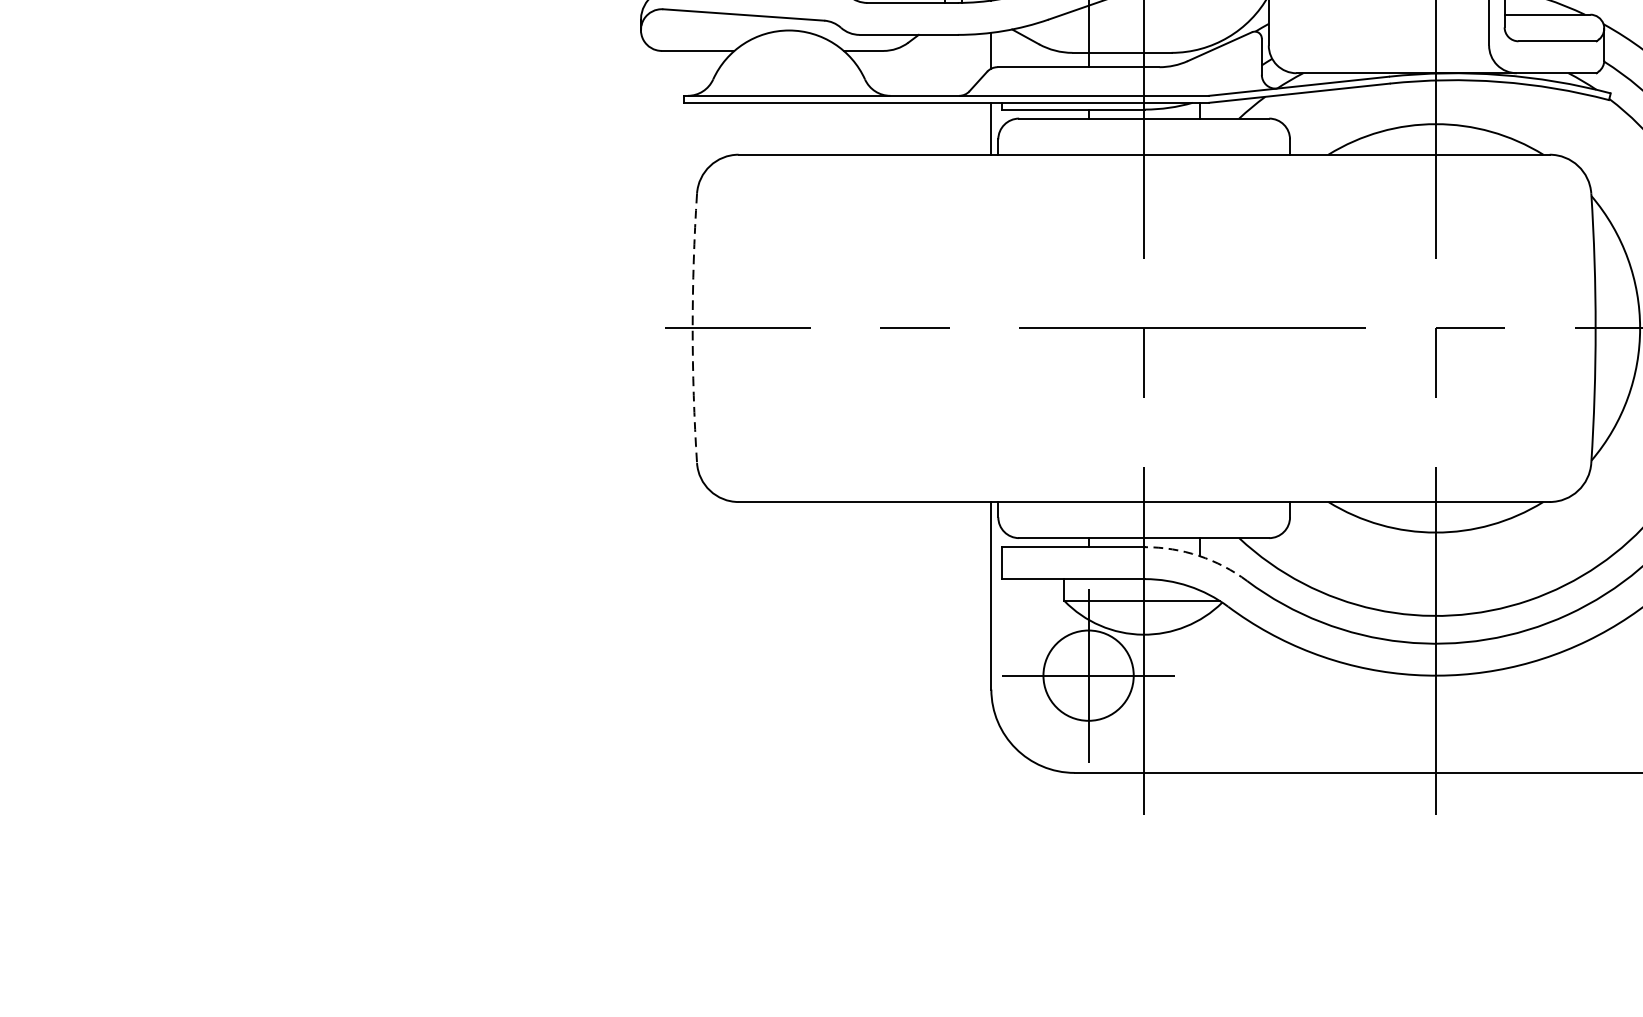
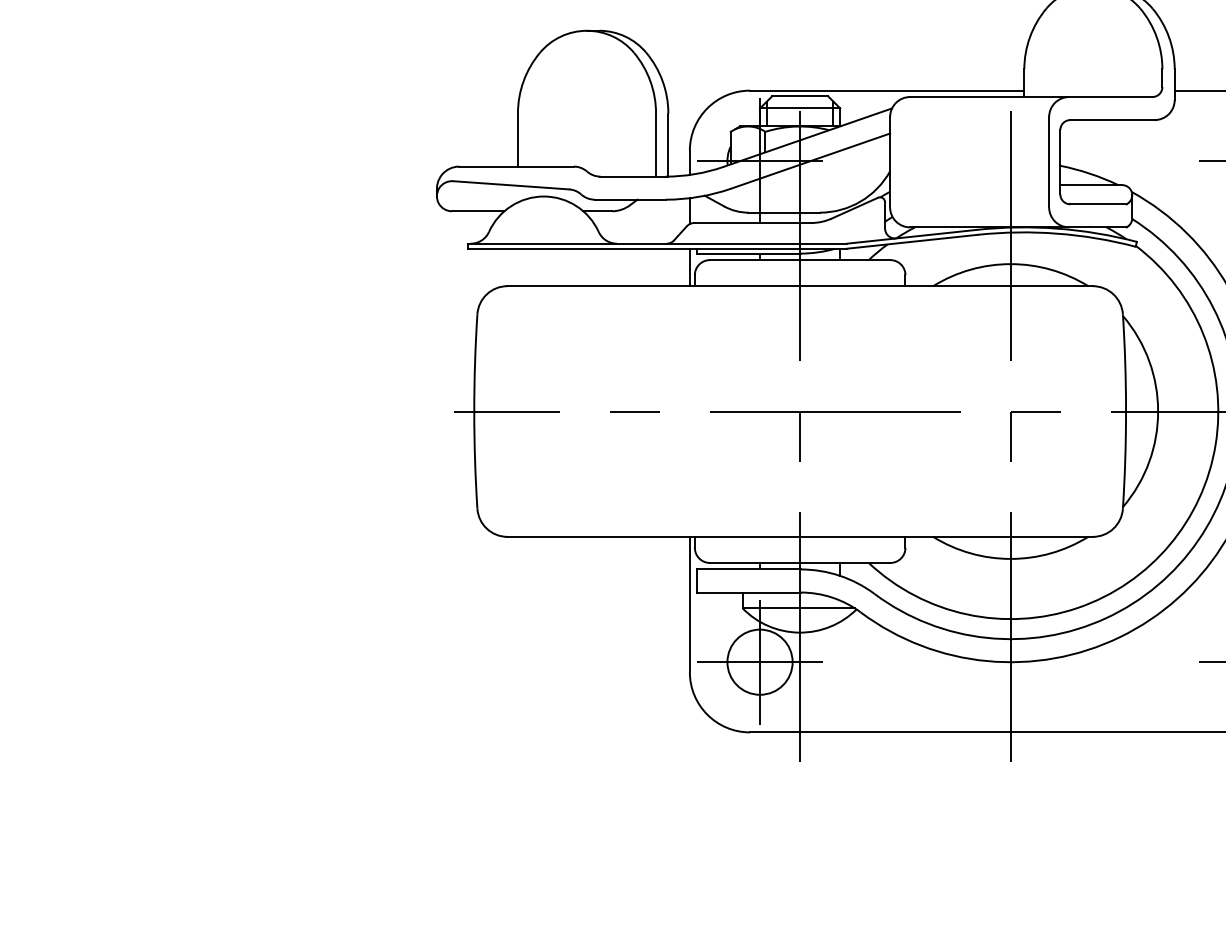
arc: (693, 328) -> (474, 411), dashed -> solid
arc: (1198, 555) -> (839, 575), dashed -> solid

